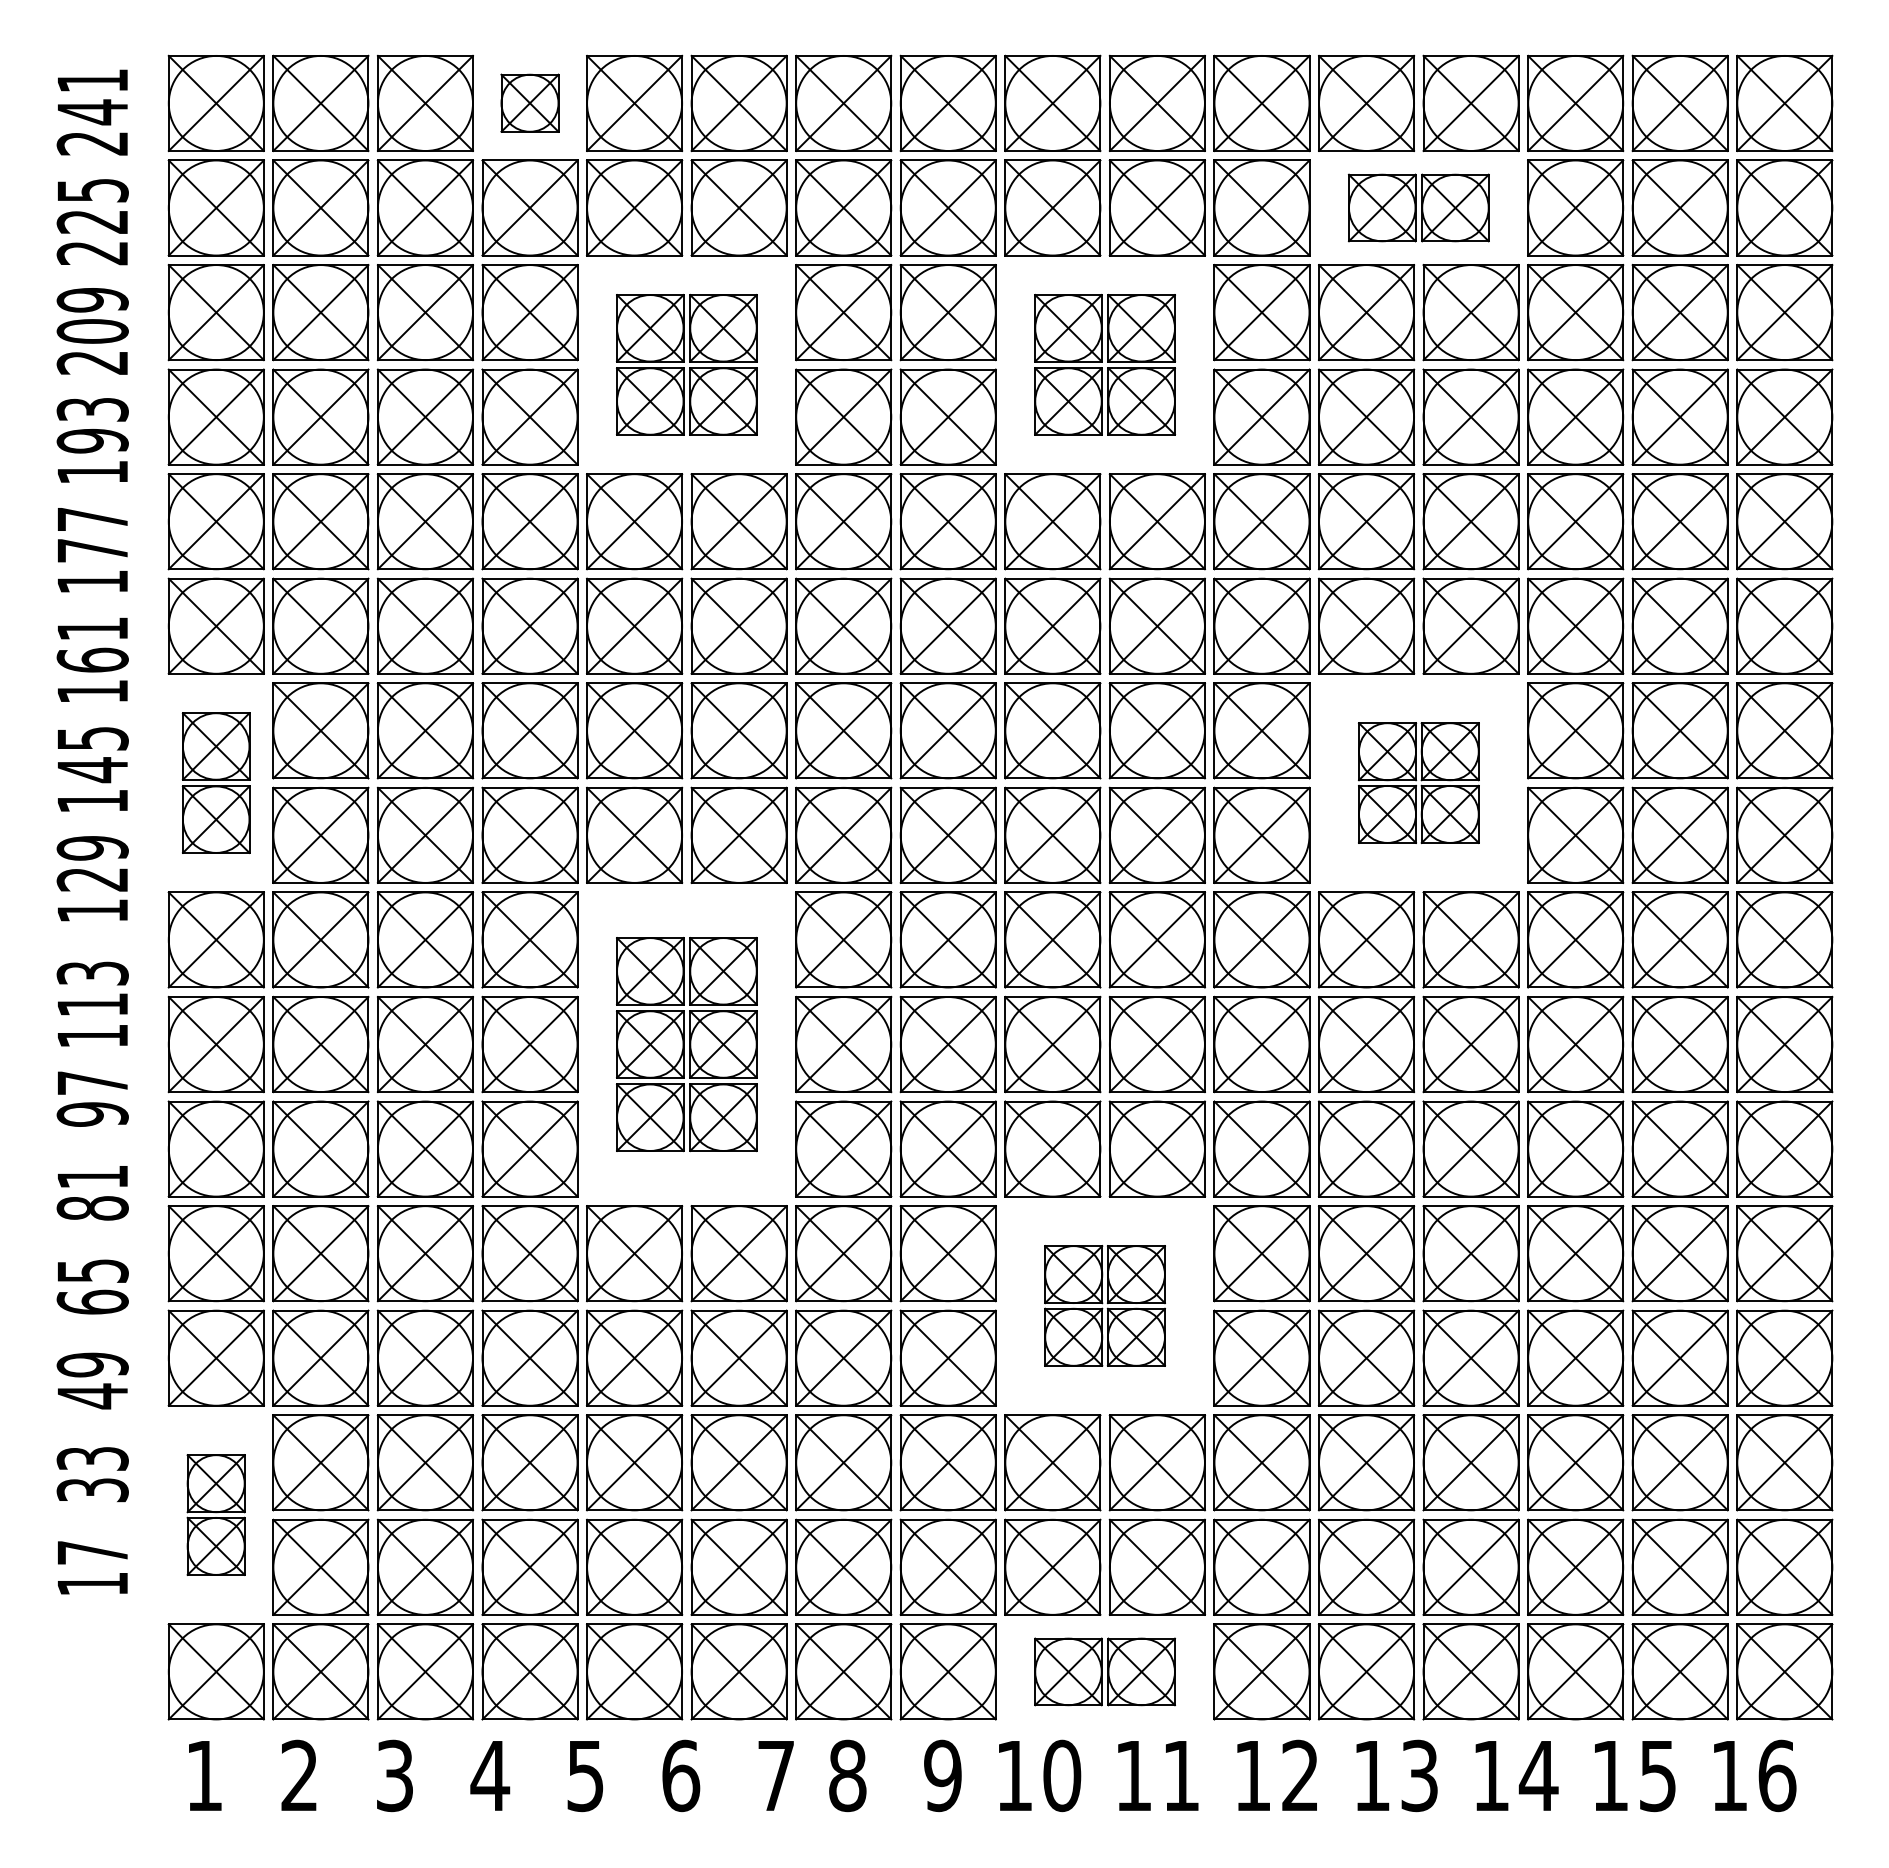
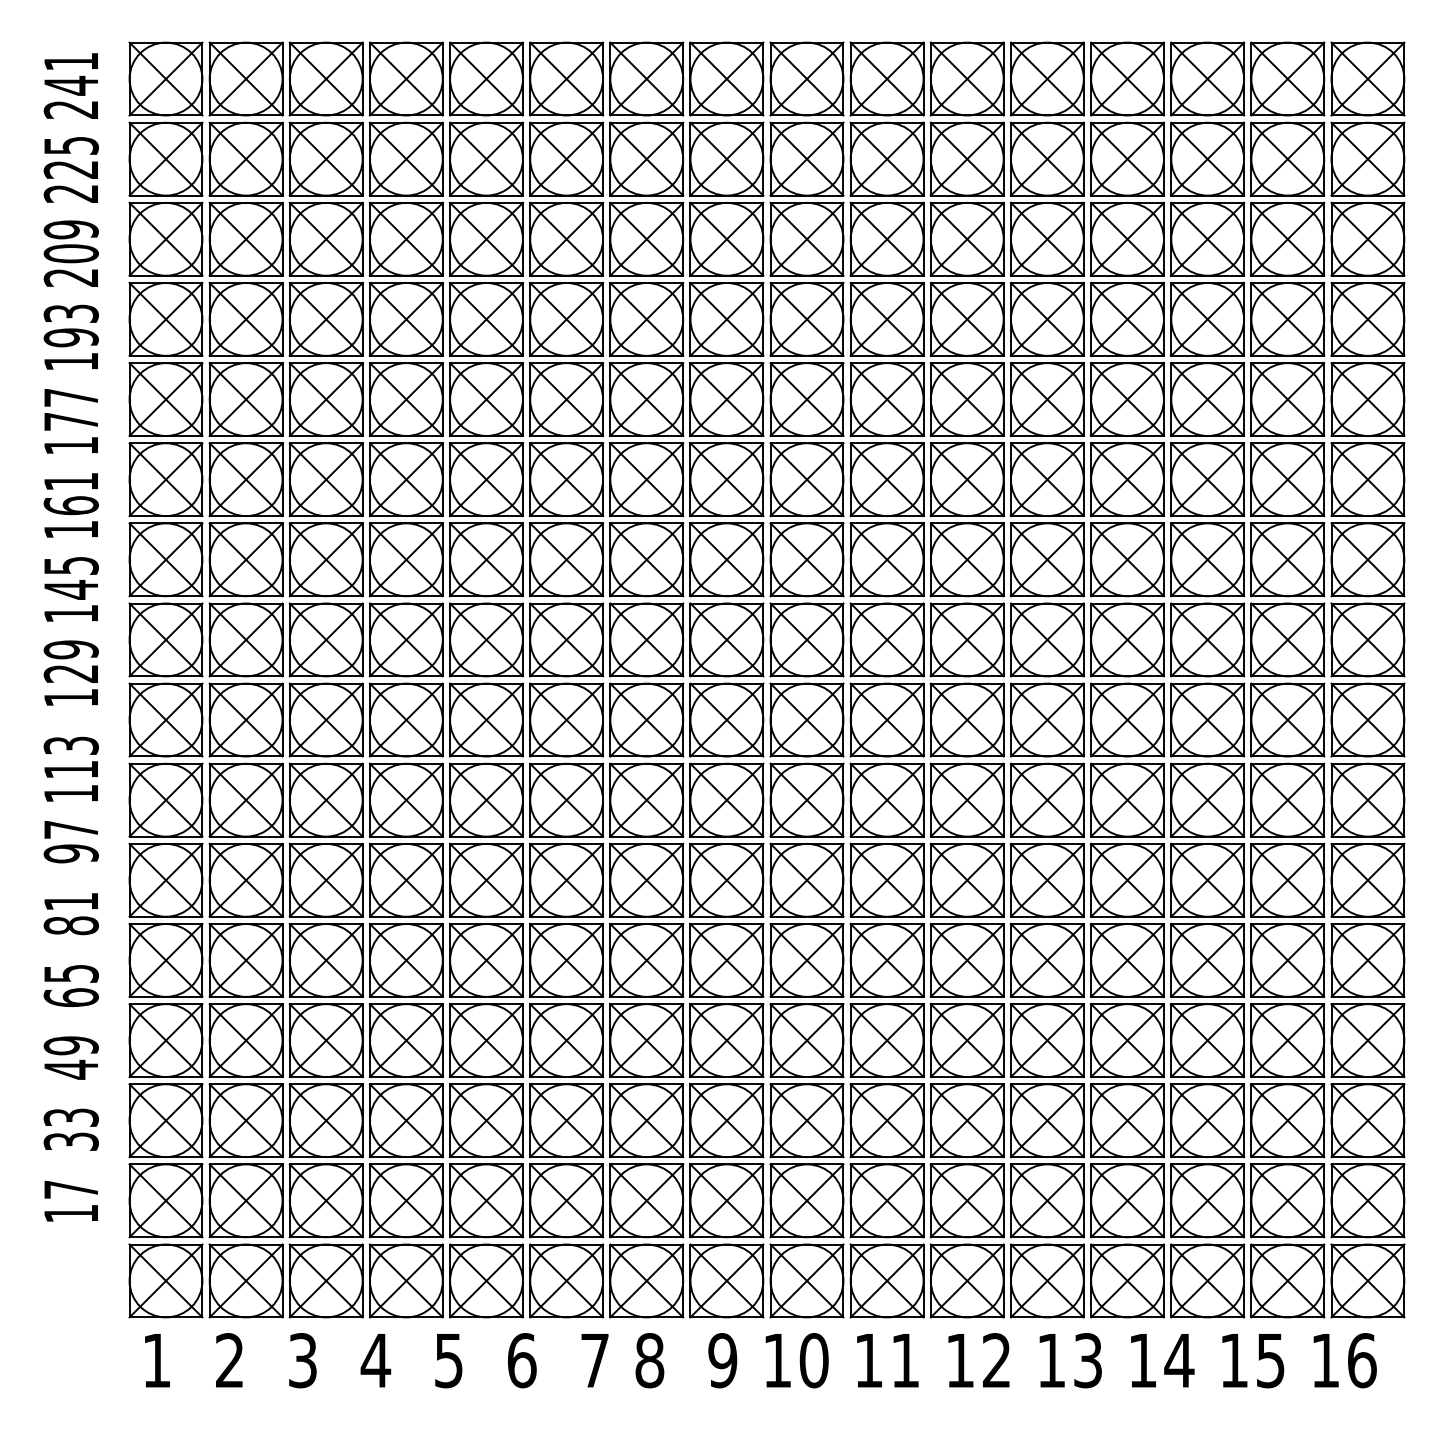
part: (529, 102) -> (405, 78), size x1.67
part: (1418, 207) -> (1087, 158), size x1.43
part: (686, 364) -> (526, 279), size x1.43
part: (1104, 364) -> (846, 279), size x1.43
part: (215, 782) -> (165, 599), size x1.43
part: (1418, 782) -> (1087, 599), size x1.67
part: (686, 1044) -> (526, 800), size x1.43
part: (1104, 1305) -> (846, 1000), size x1.67
part: (215, 1514) -> (165, 1160), size x1.67
part: (1104, 1671) -> (846, 1280), size x1.43

